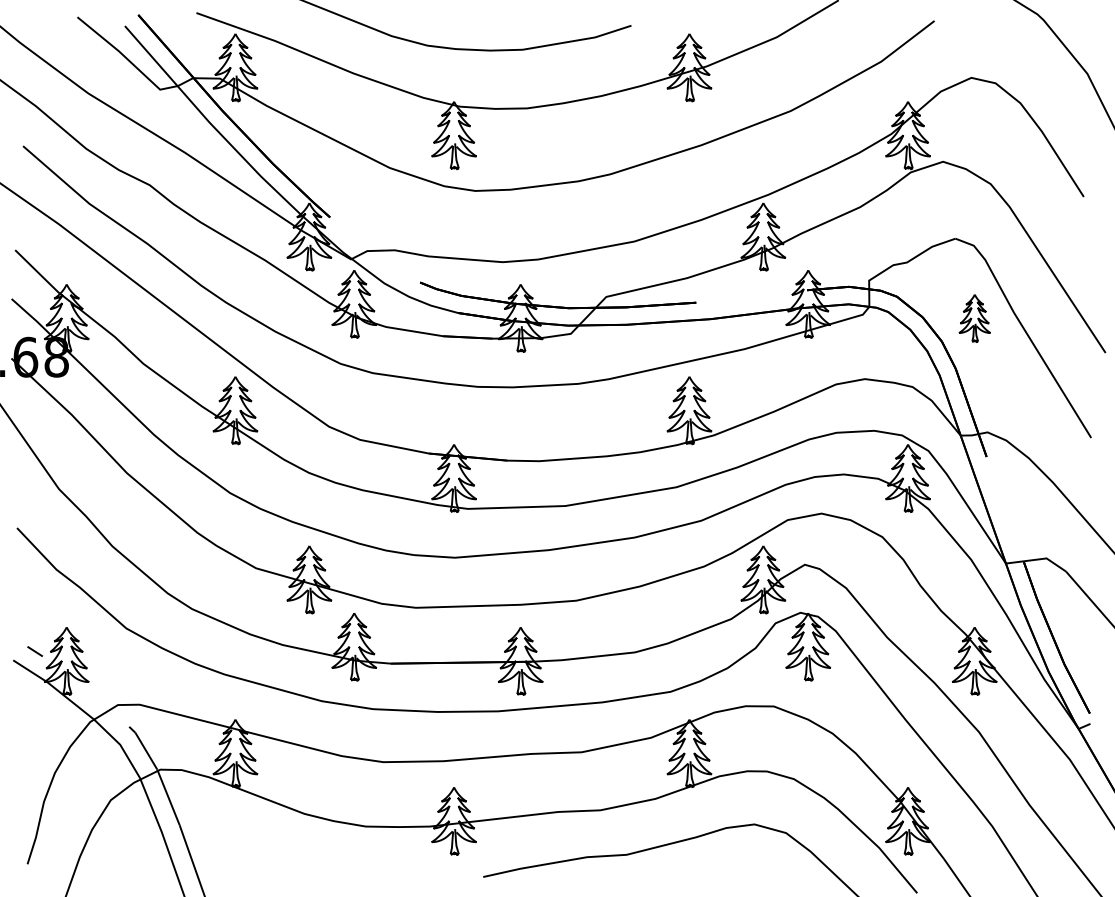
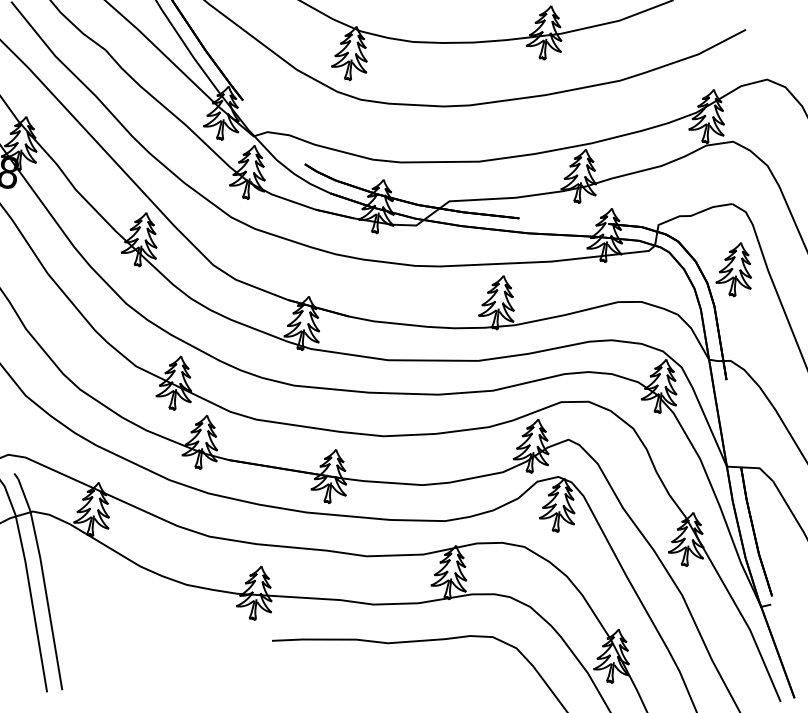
part: (974, 318) -> (736, 269), size x1.43

